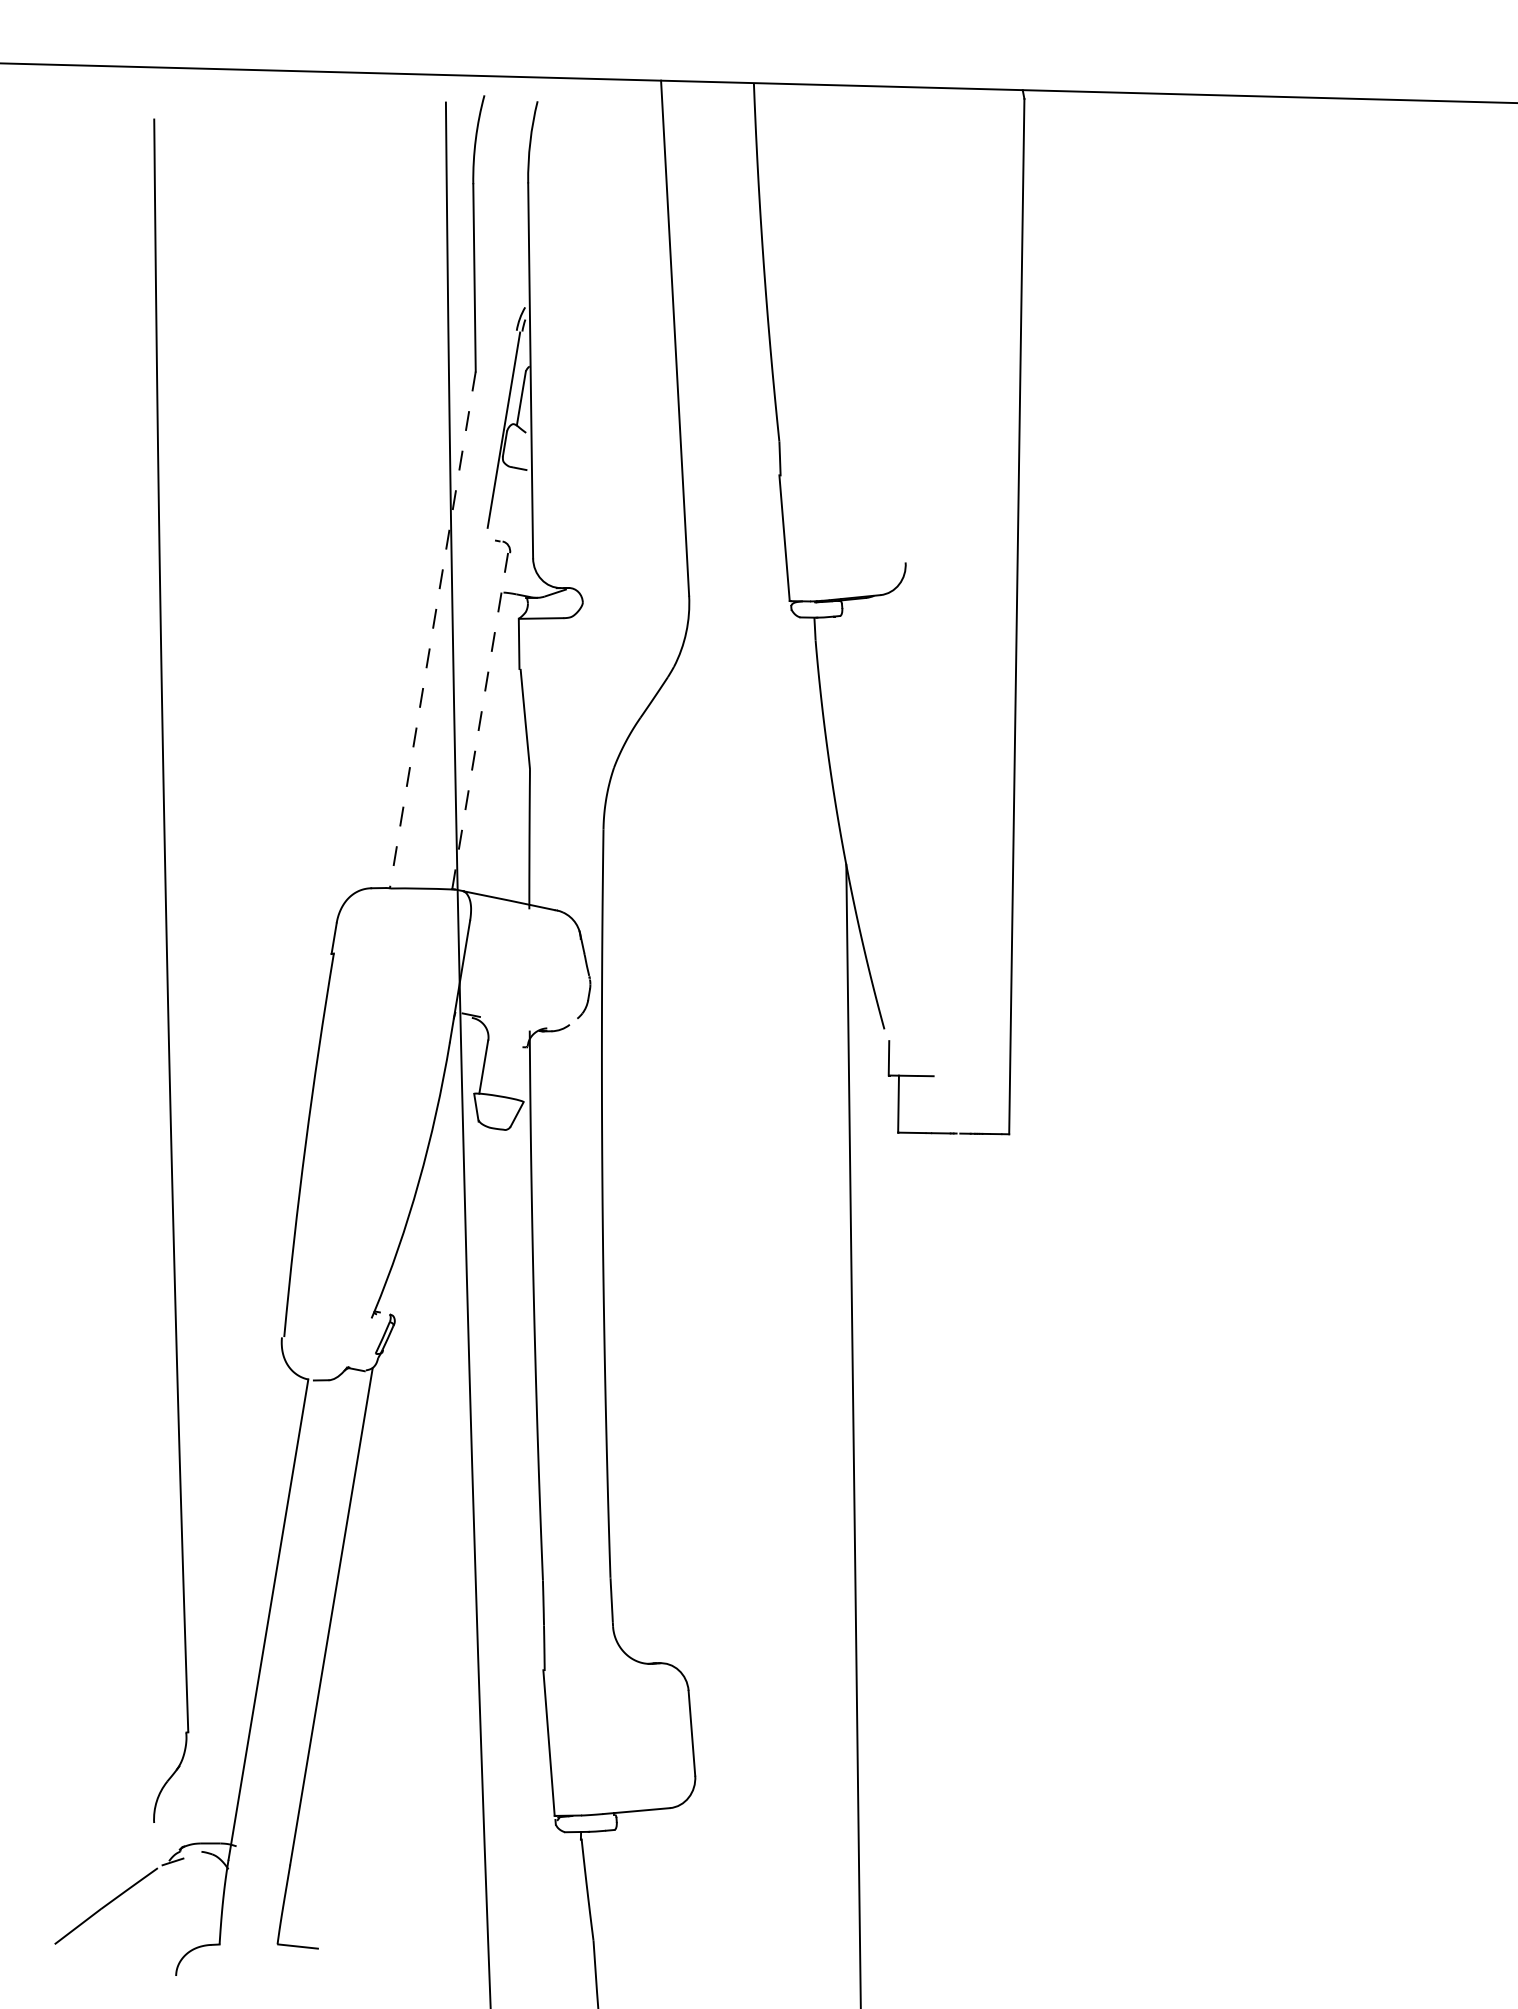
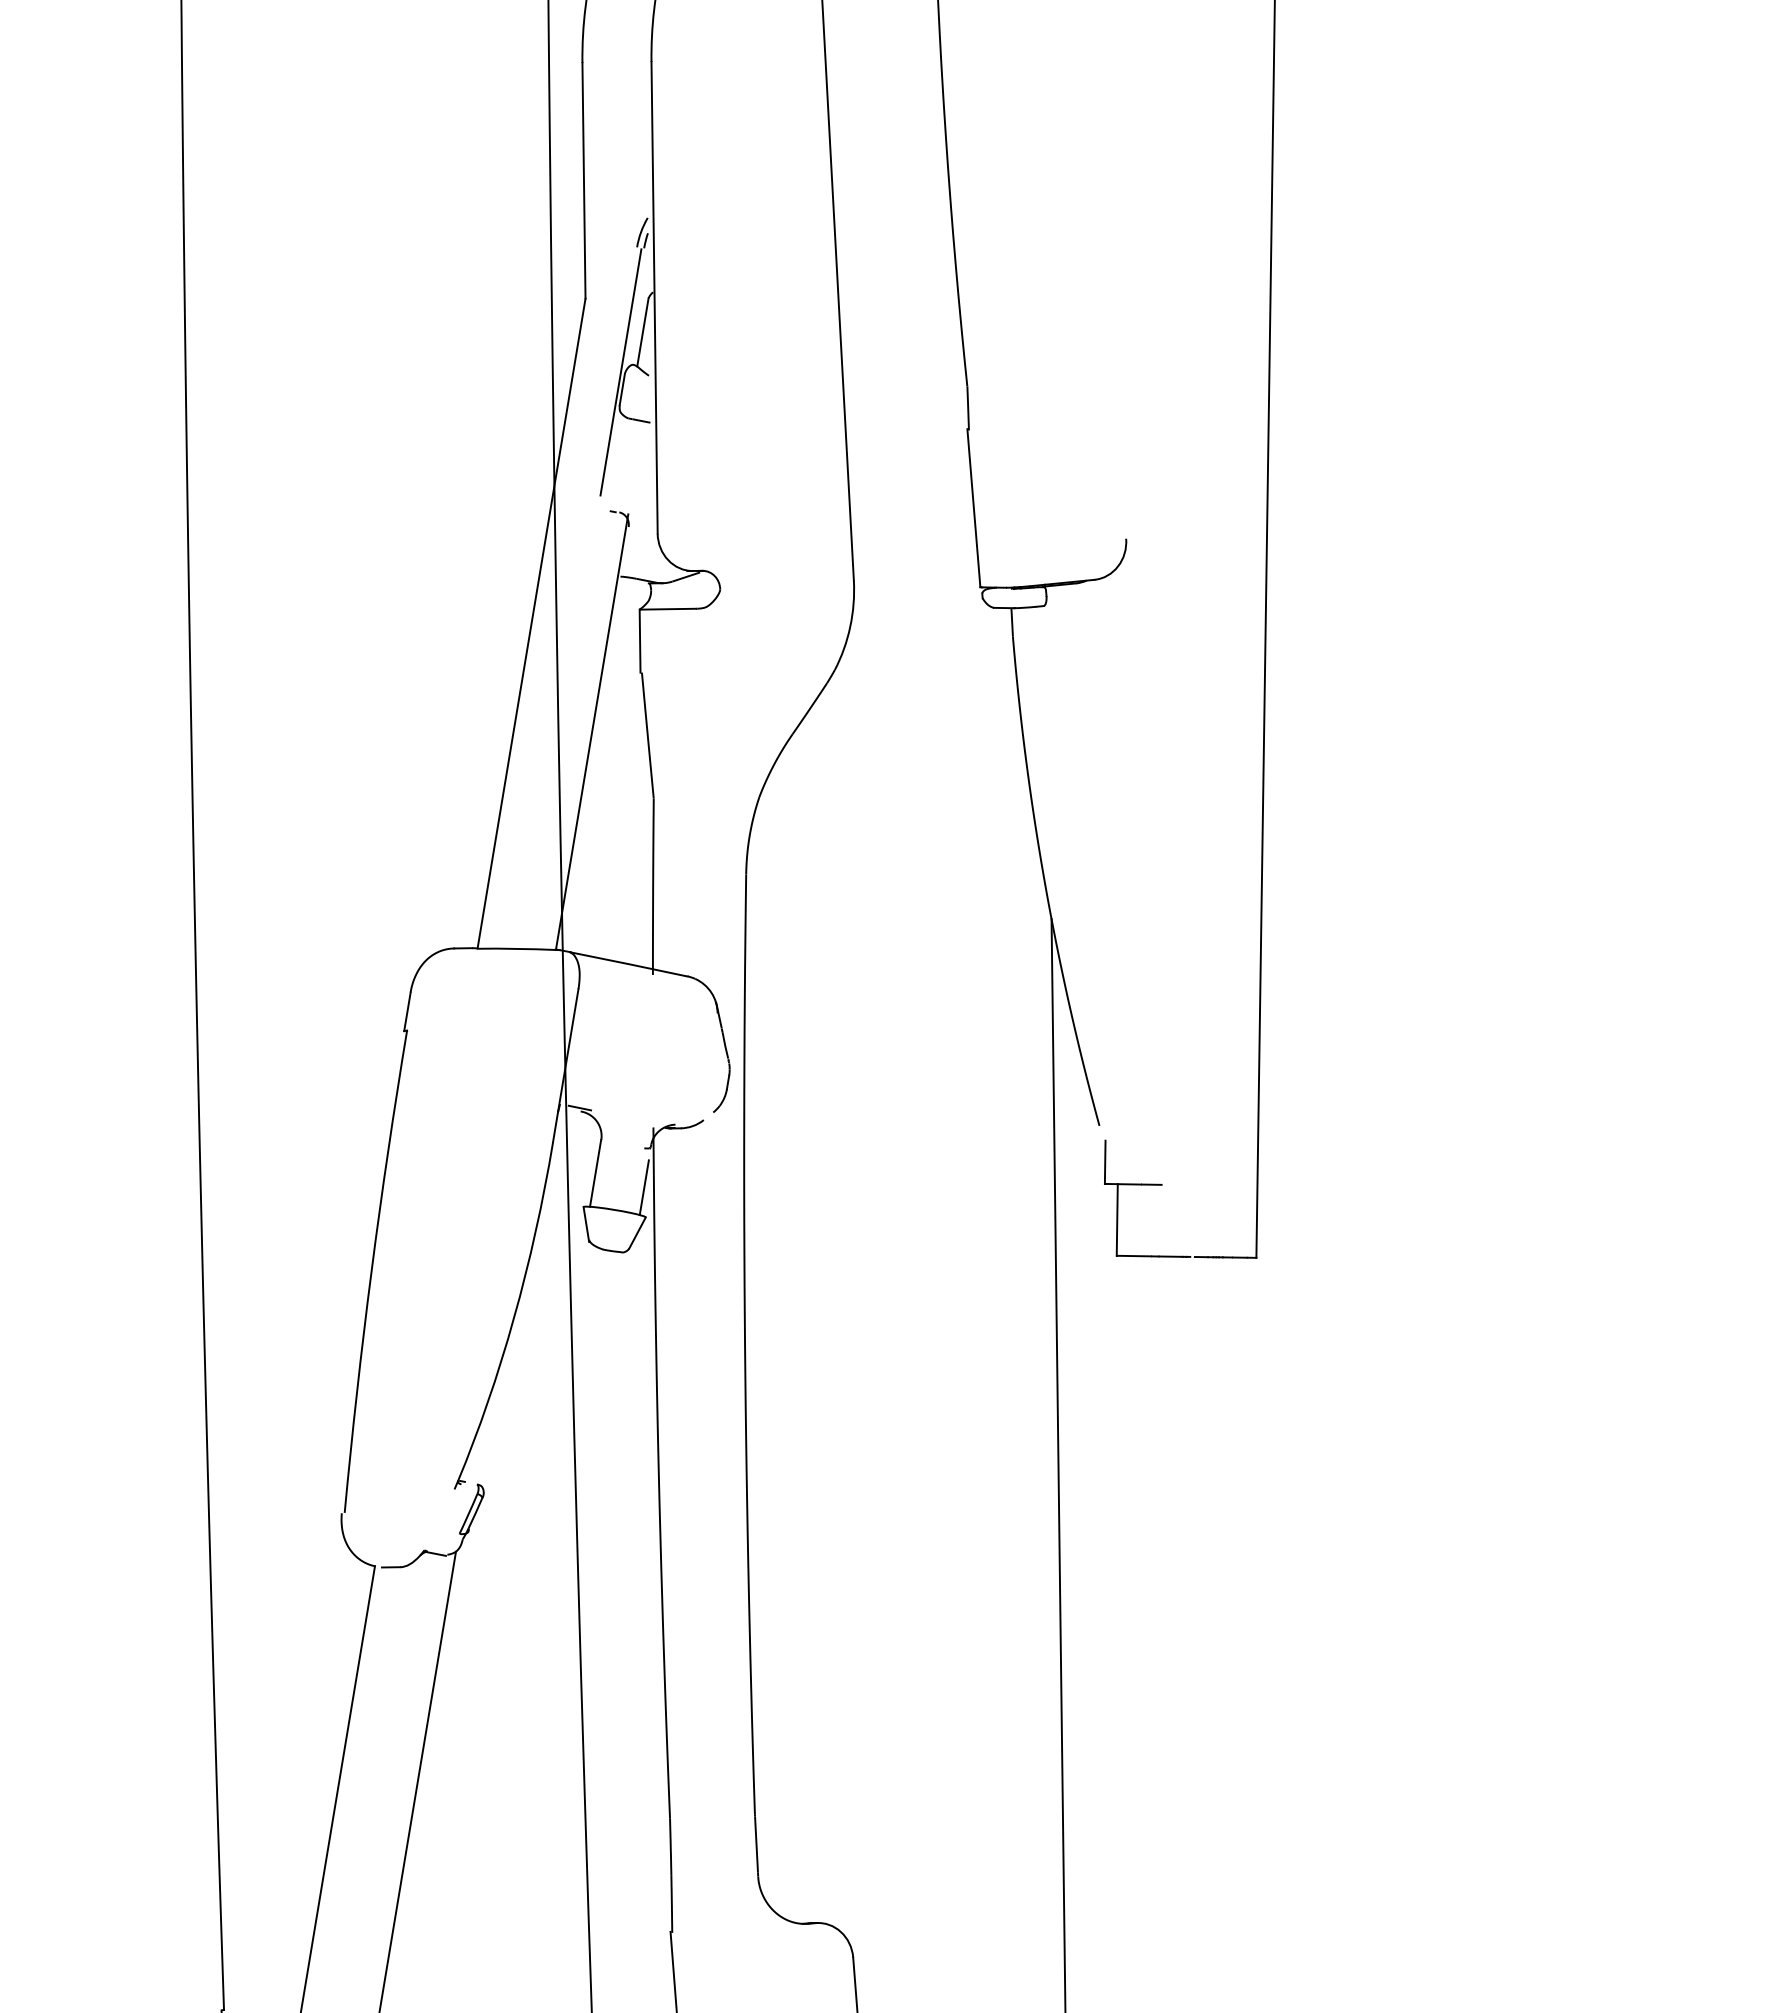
line: (432, 629) -> (531, 623), dashed -> solid
line: (481, 715) -> (592, 731), dashed -> solid
line: (522, 1078) -> (644, 1187), added

